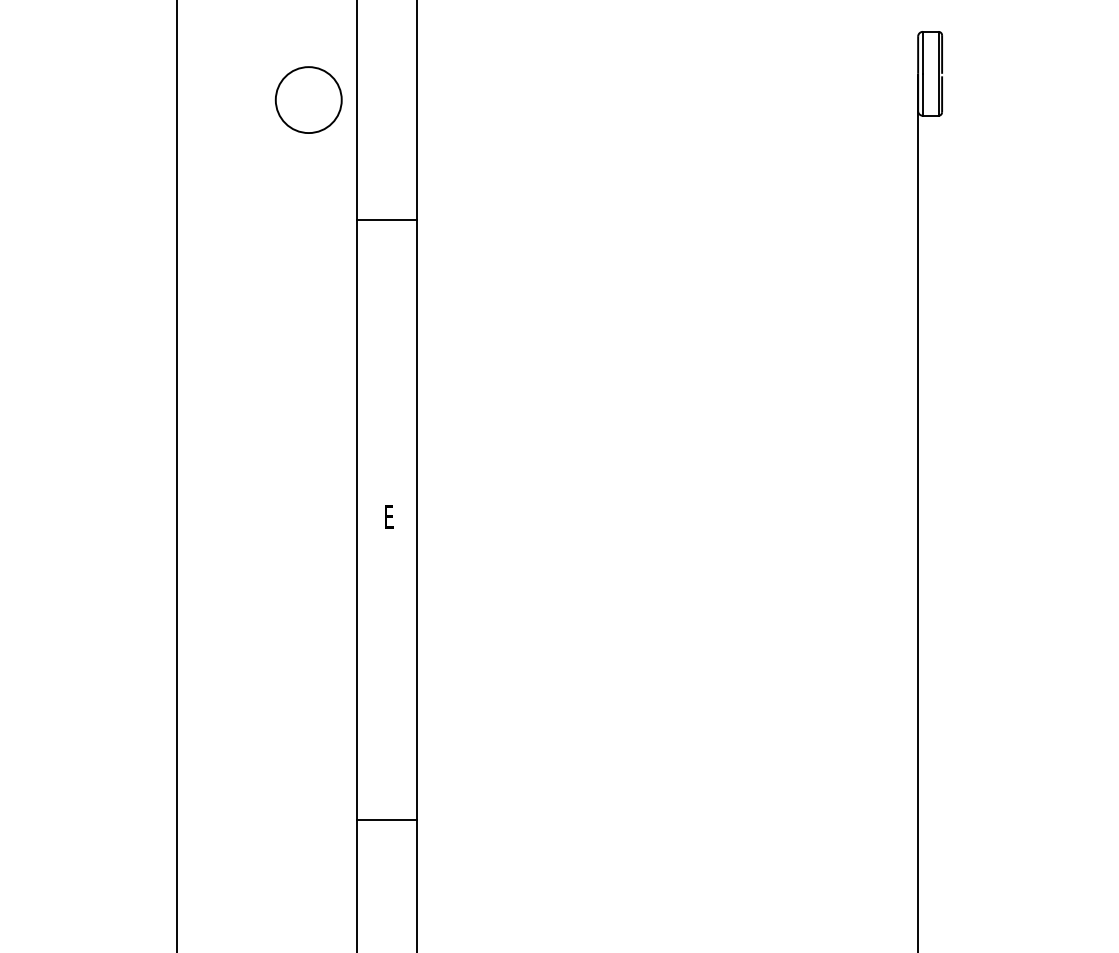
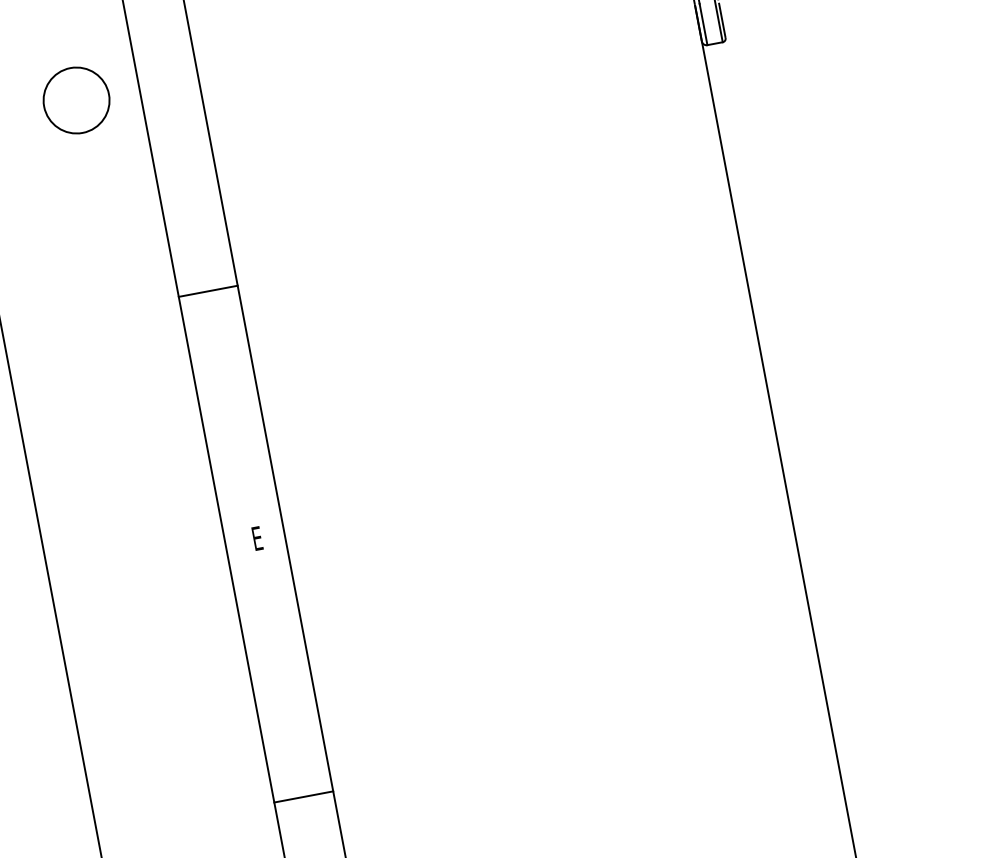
circle: (308, 99) -> (76, 99), moved
line: (386, 220) -> (208, 291), moved
line: (386, 819) -> (303, 796), moved

